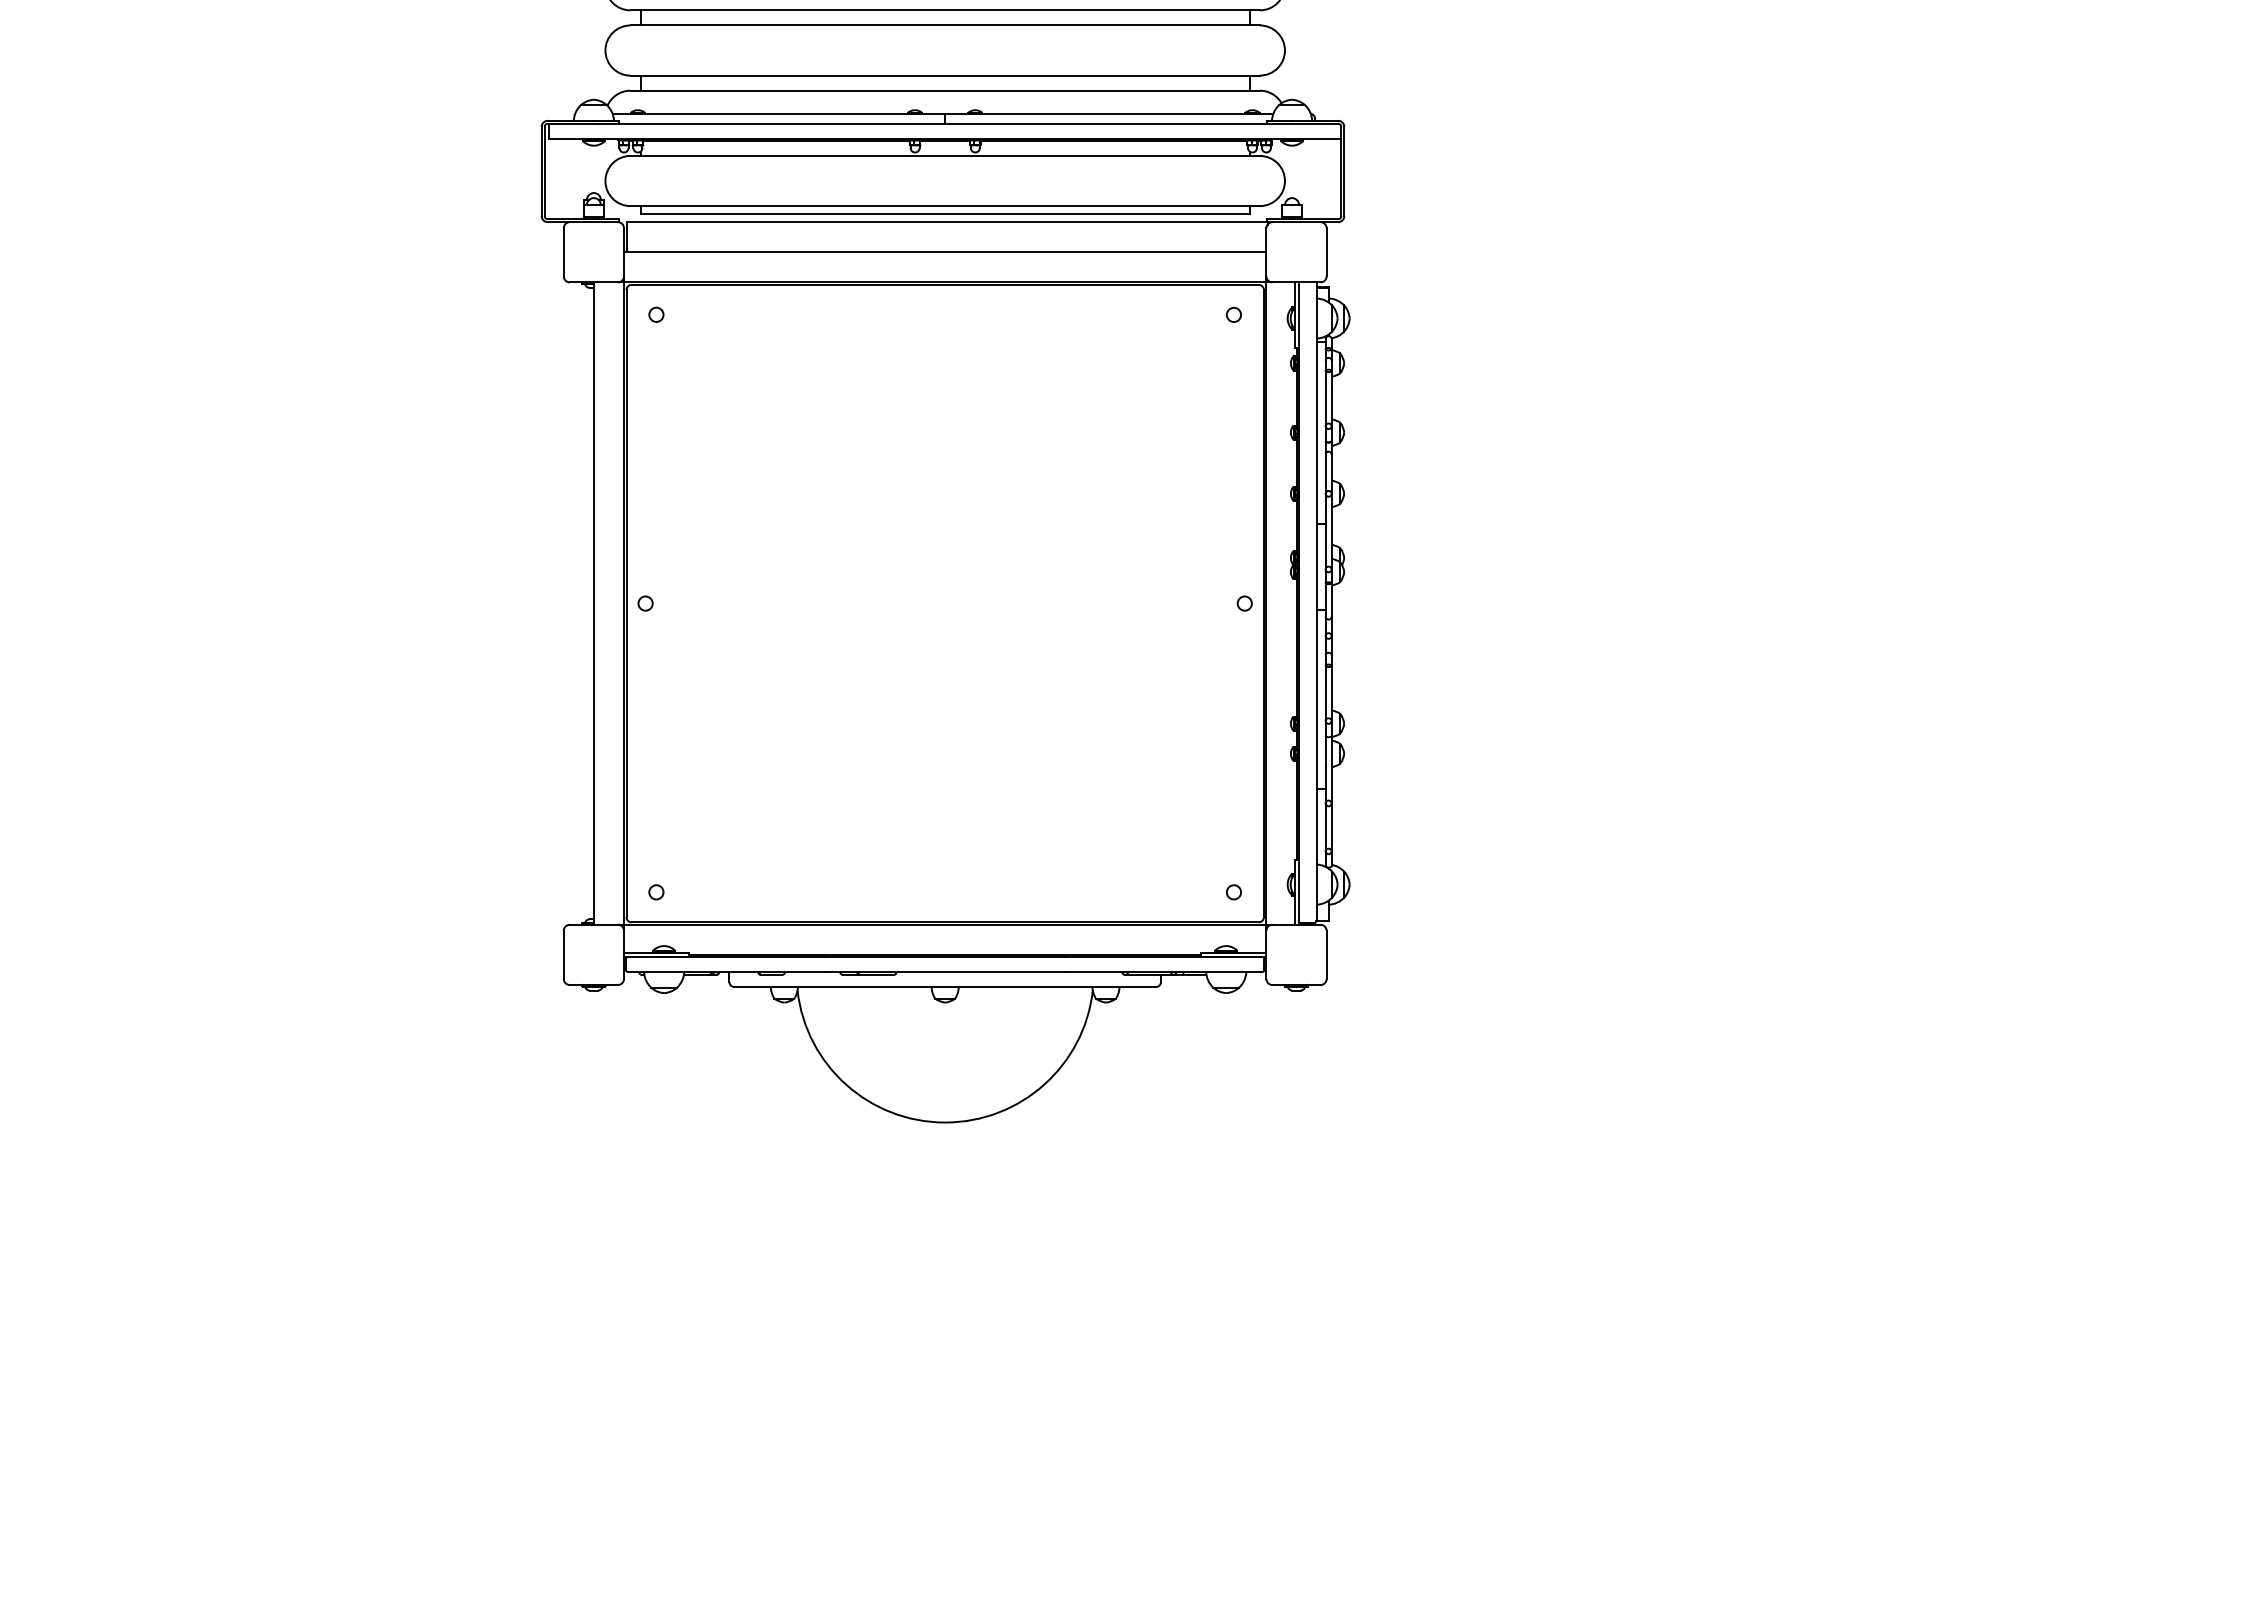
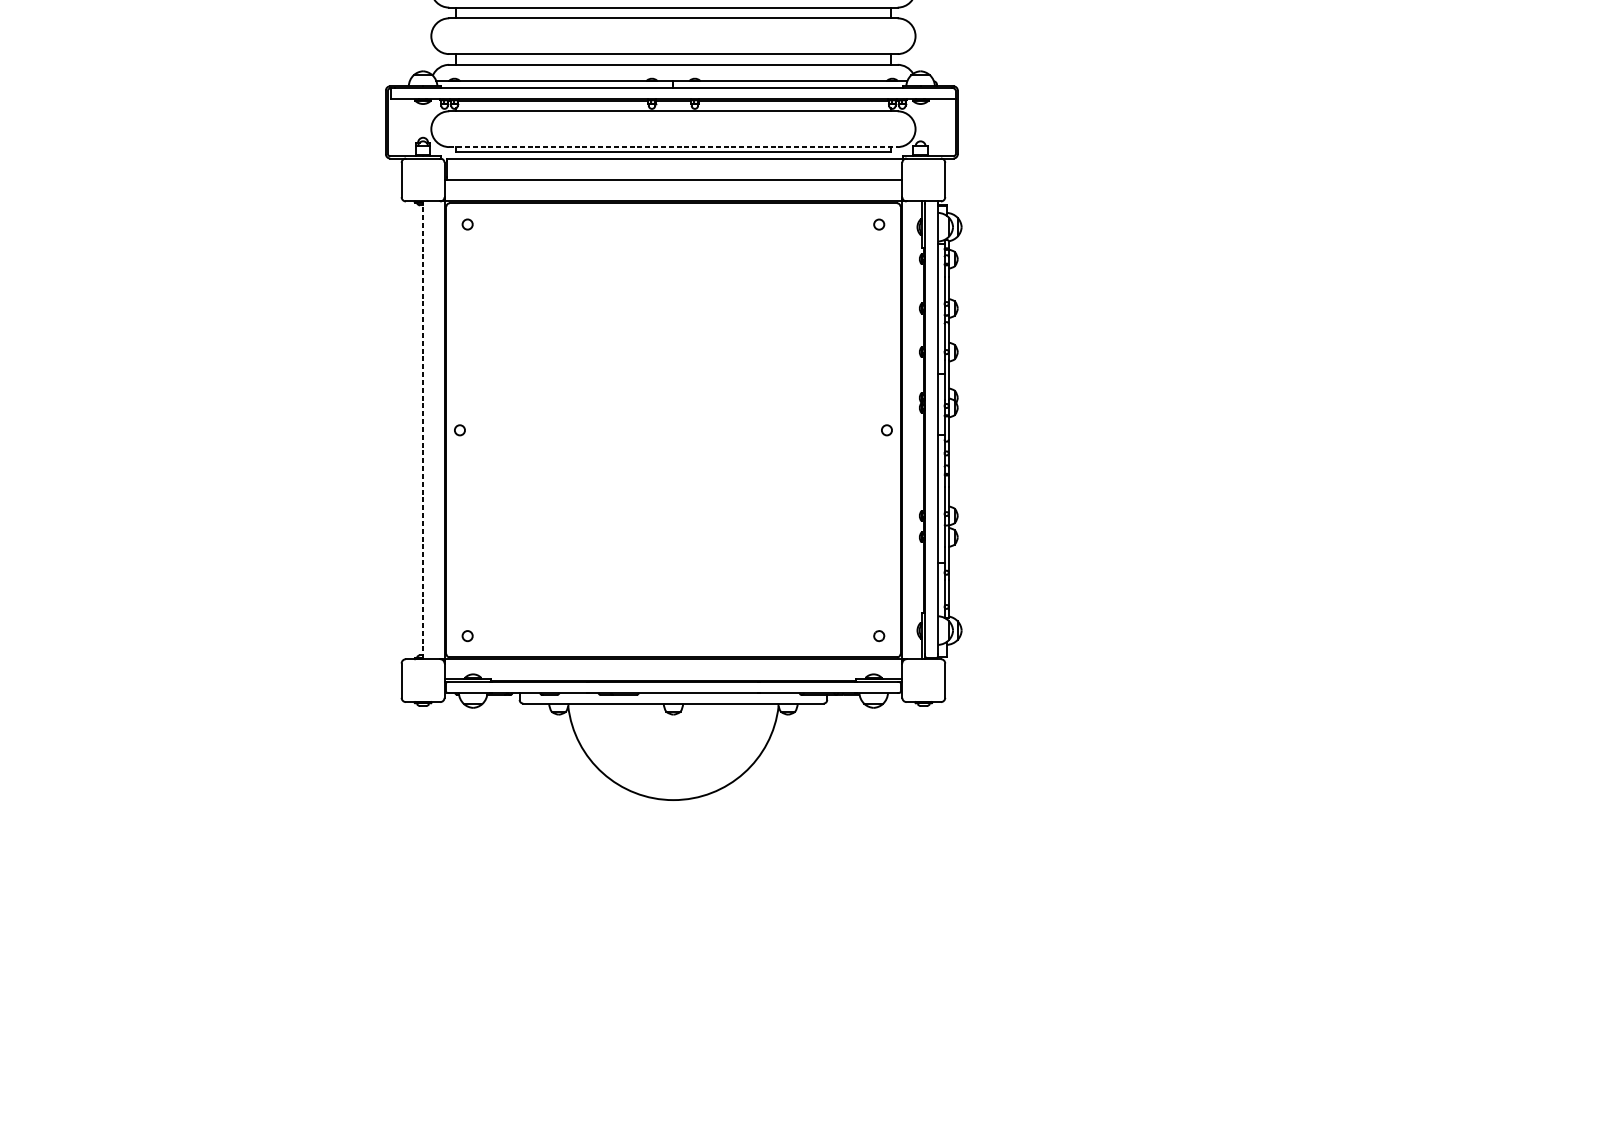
line: (945, 206) -> (673, 147), solid -> dashed
line: (593, 603) -> (422, 430), solid -> dashed

